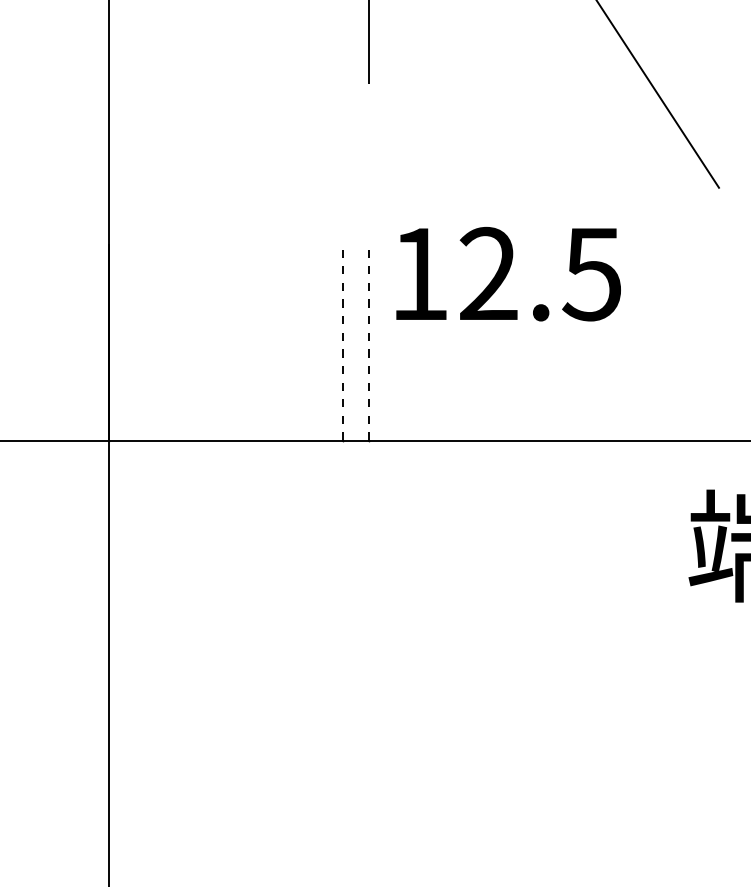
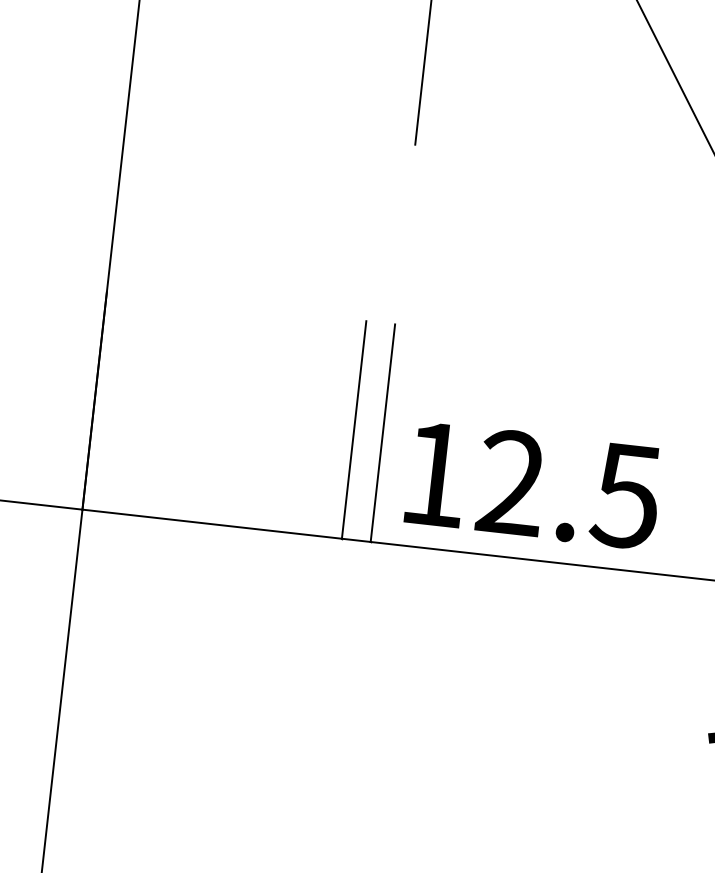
text: (508, 274) -> (533, 485), moved
line: (343, 342) -> (354, 429), dashed -> solid
line: (369, 342) -> (383, 433), dashed -> solid

